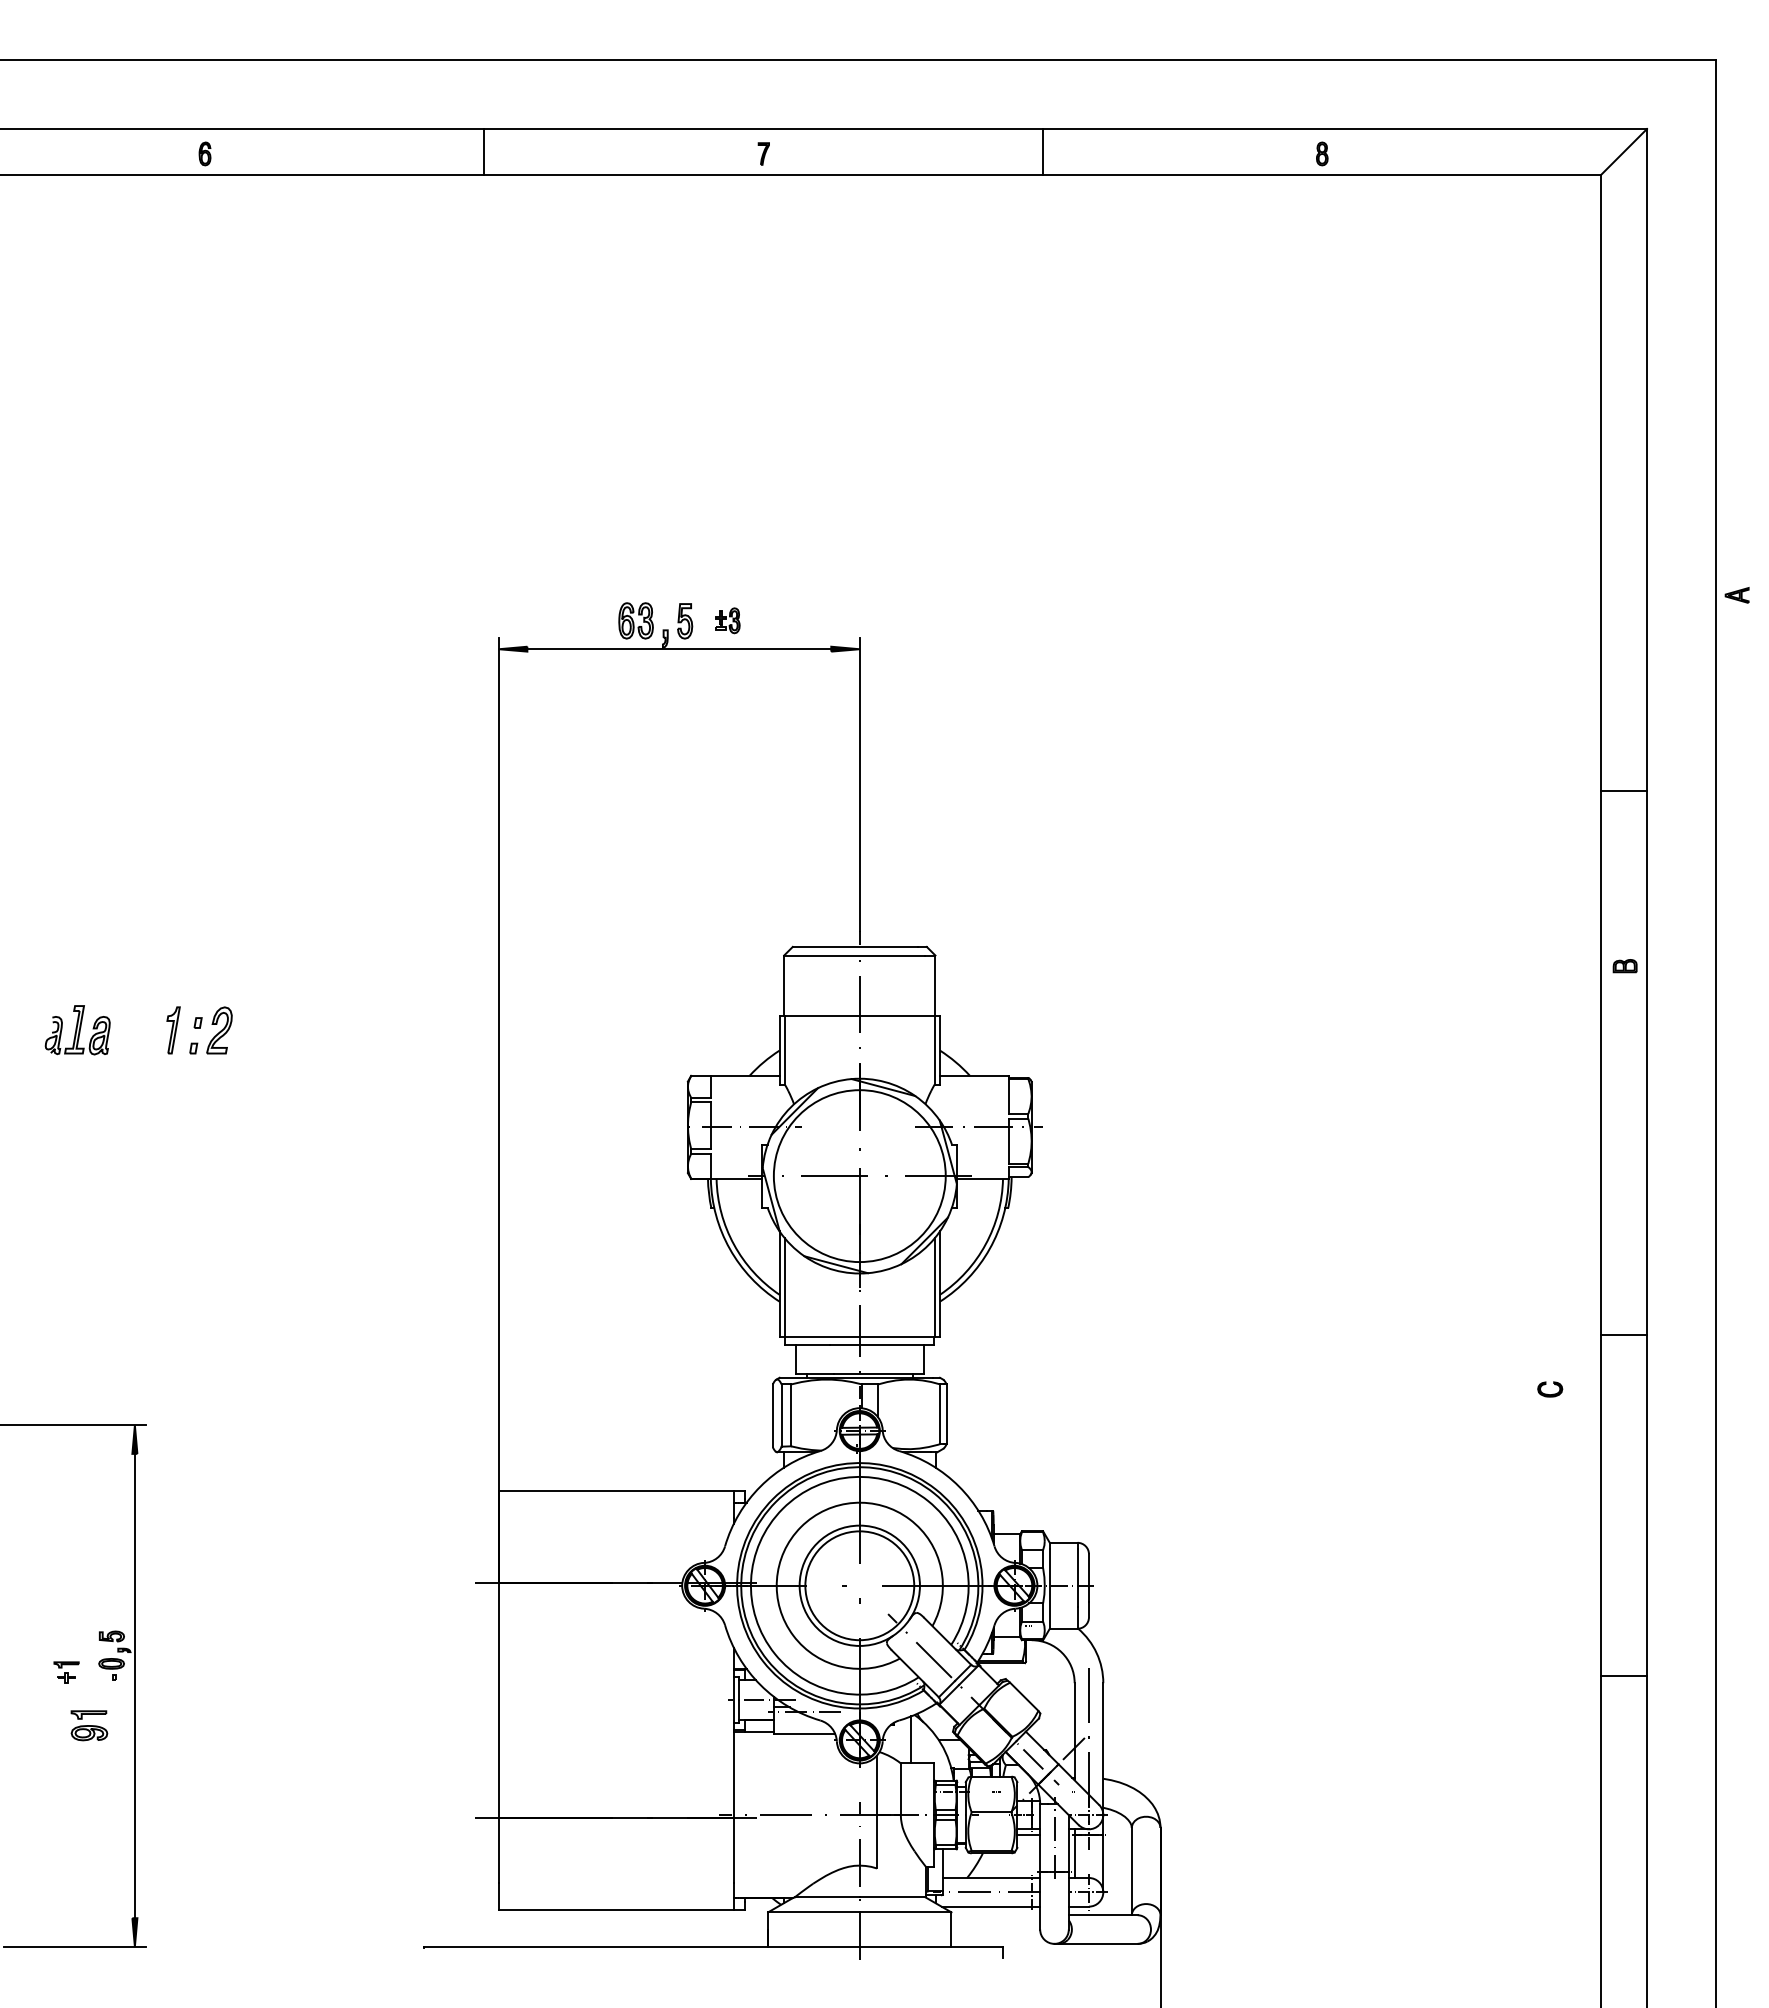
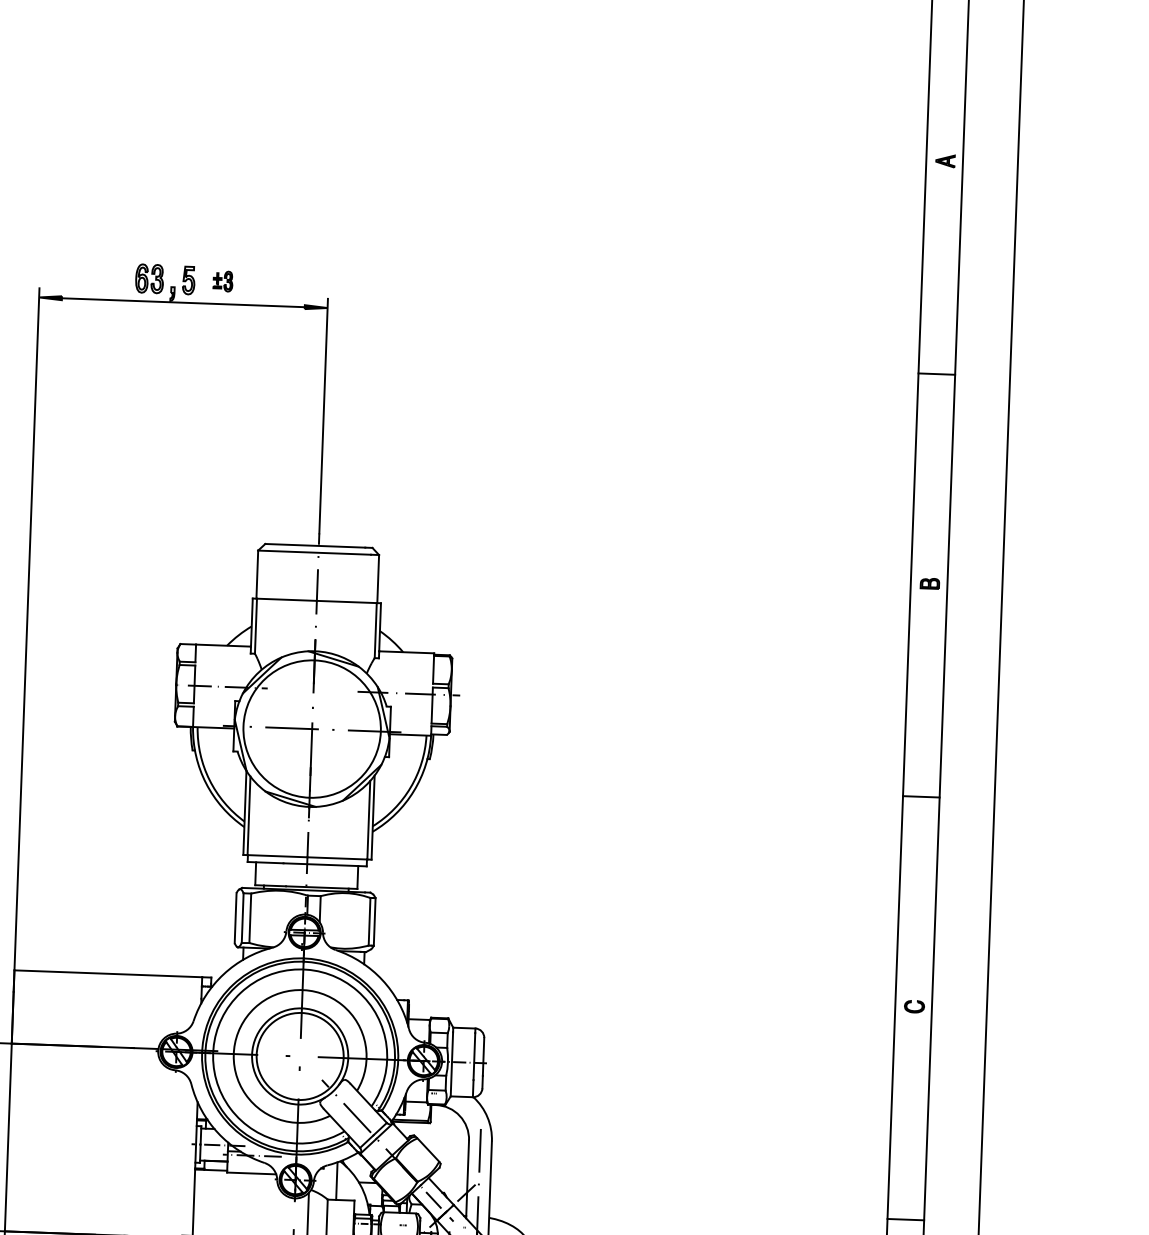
part: (1736, 595) -> (944, 161), moved
line: (1624, 790) -> (937, 373), moved
line: (1624, 1334) -> (921, 796), moved
part: (1550, 1389) -> (914, 1006), moved
line: (1624, 1675) -> (906, 1219), moved

